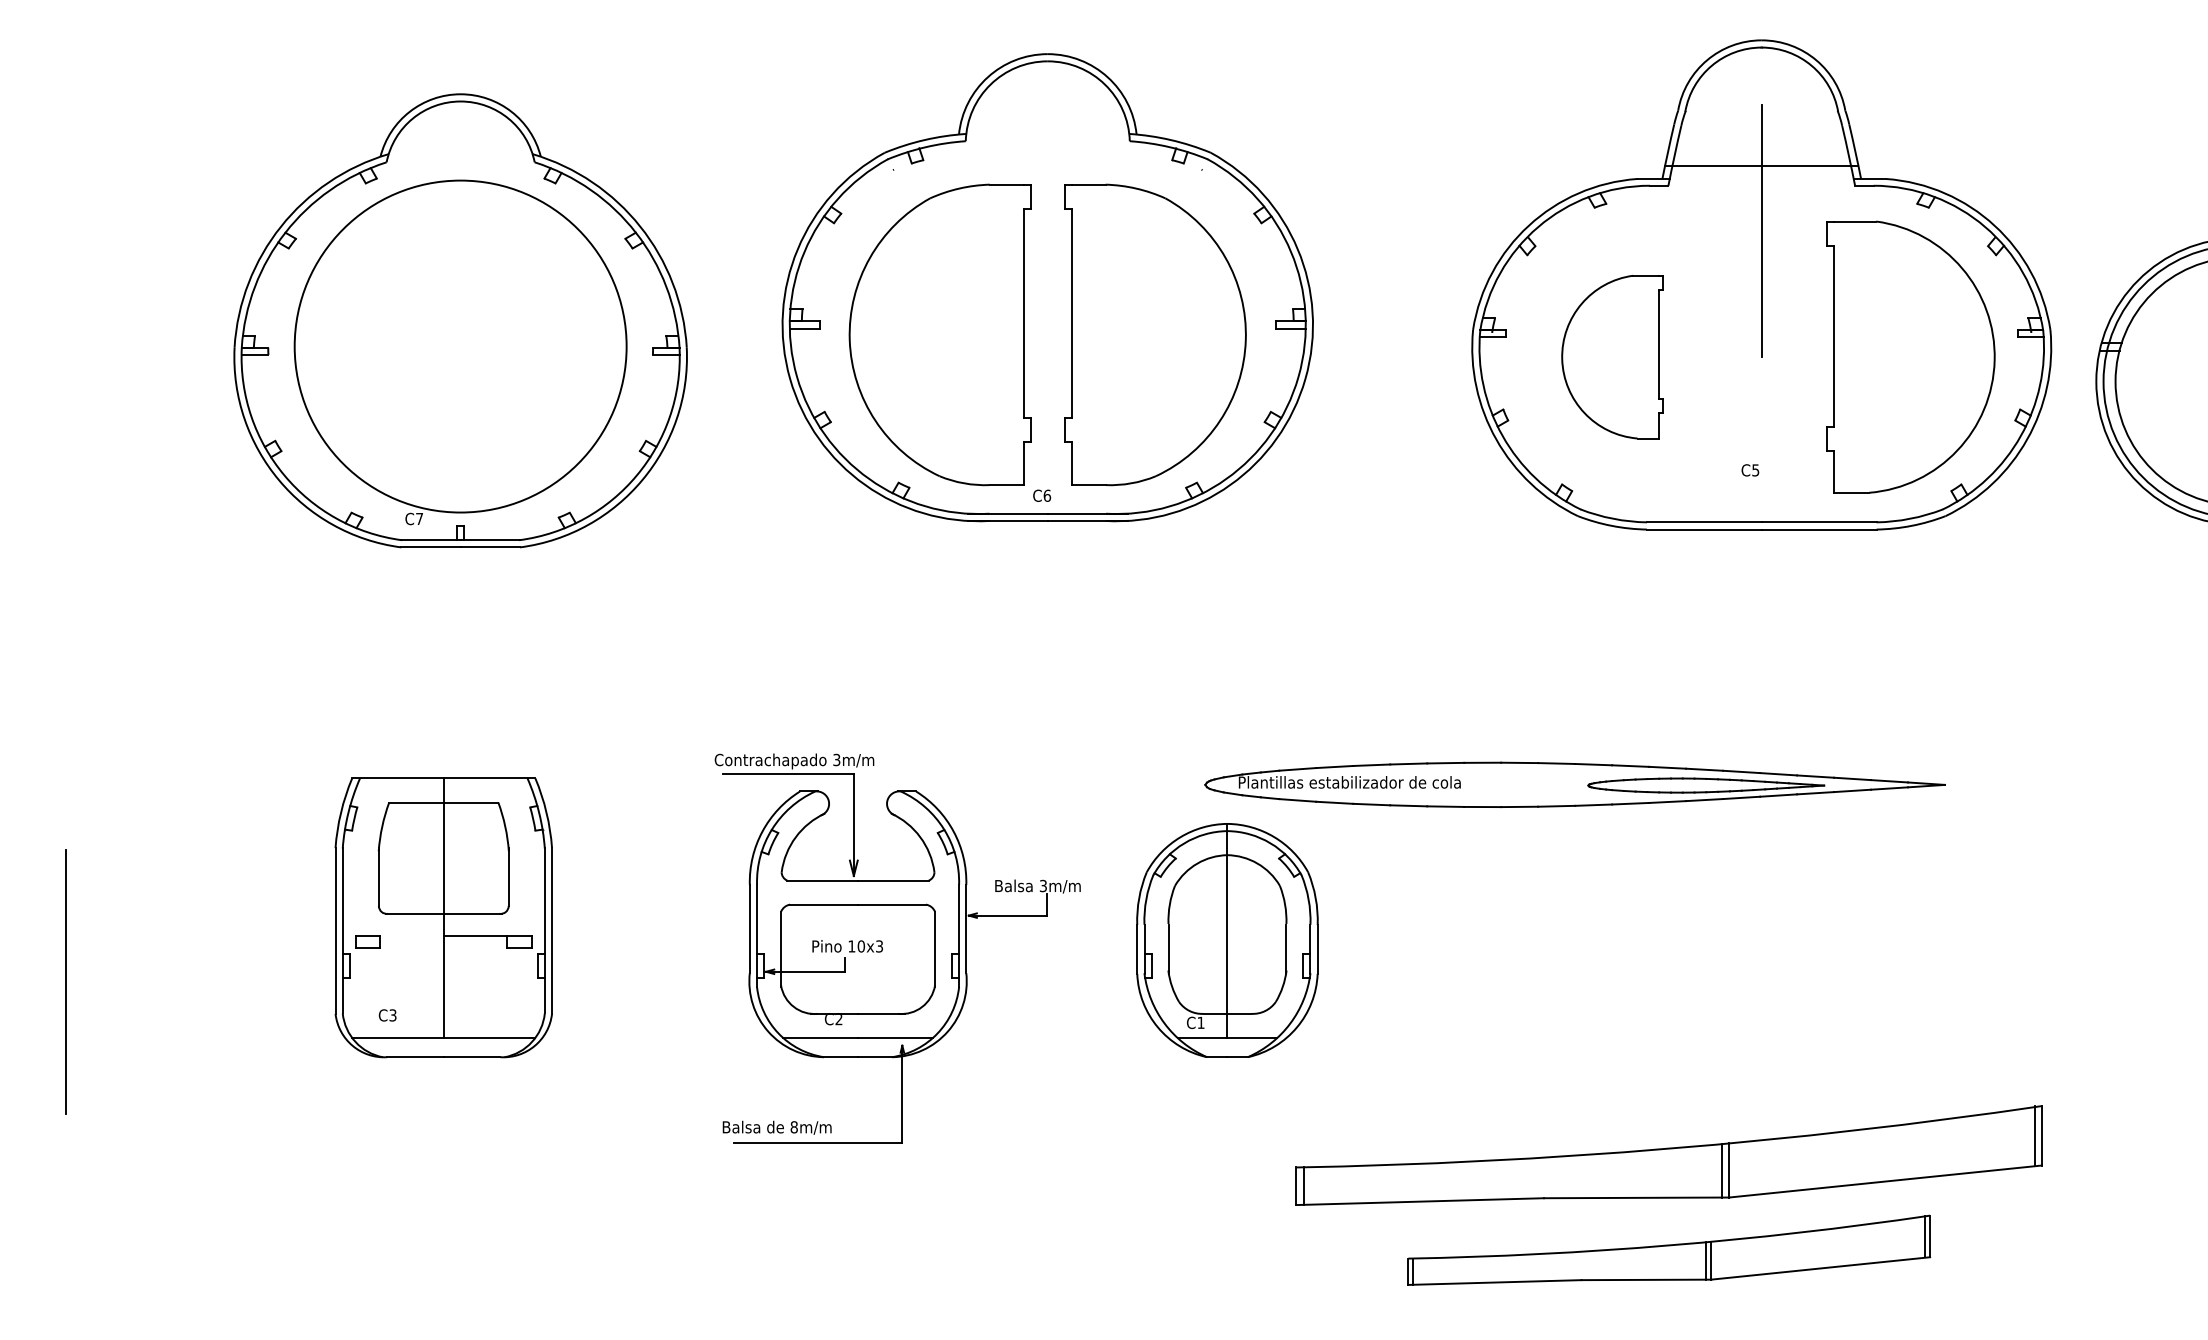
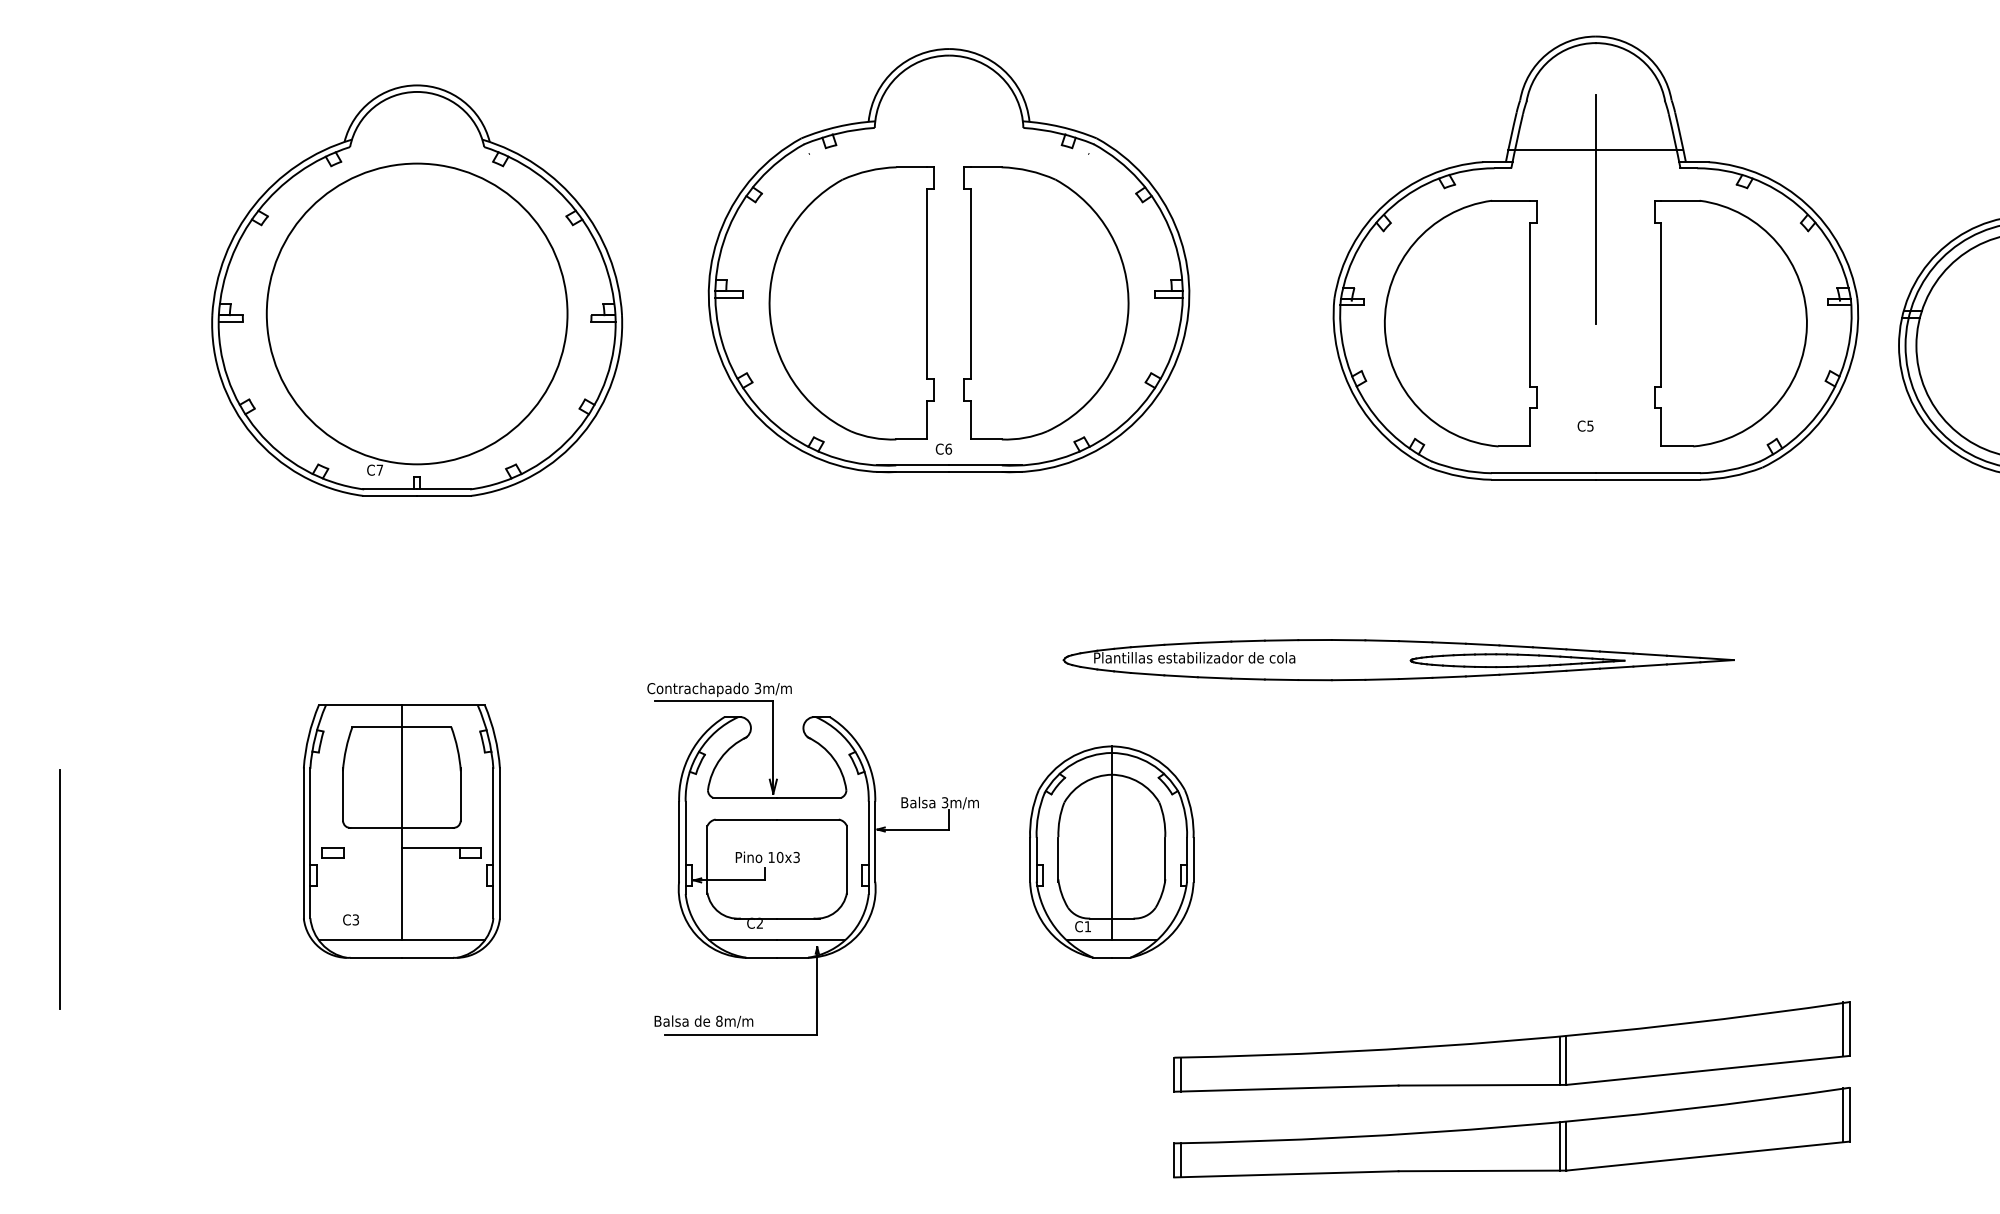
part: (1612, 357) -> (1460, 323), size x1.67
part: (1574, 785) -> (1398, 660), moved
part: (1668, 1250) -> (1511, 1132), size x1.43

